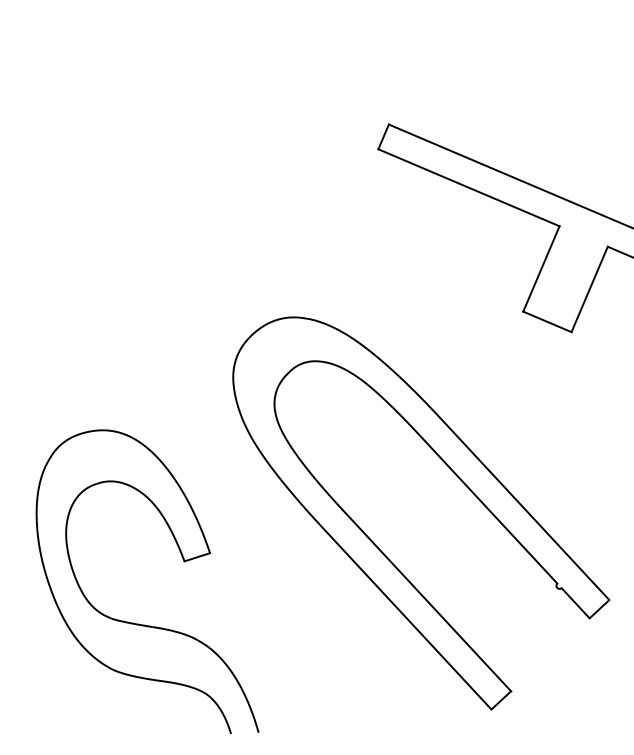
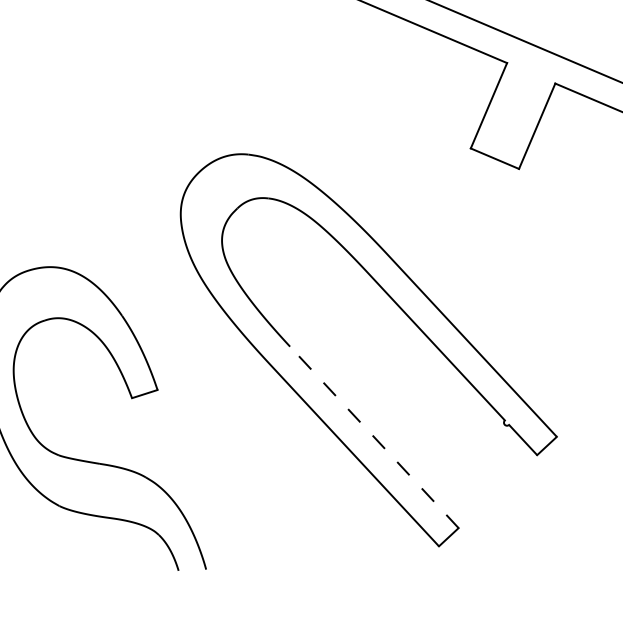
line: (426, 600) -> (374, 437), solid -> dashed

